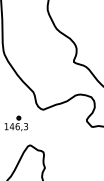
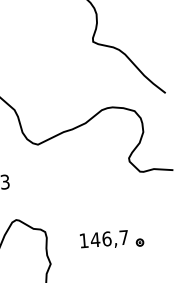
part: (75, 158) -> (111, 239), added

